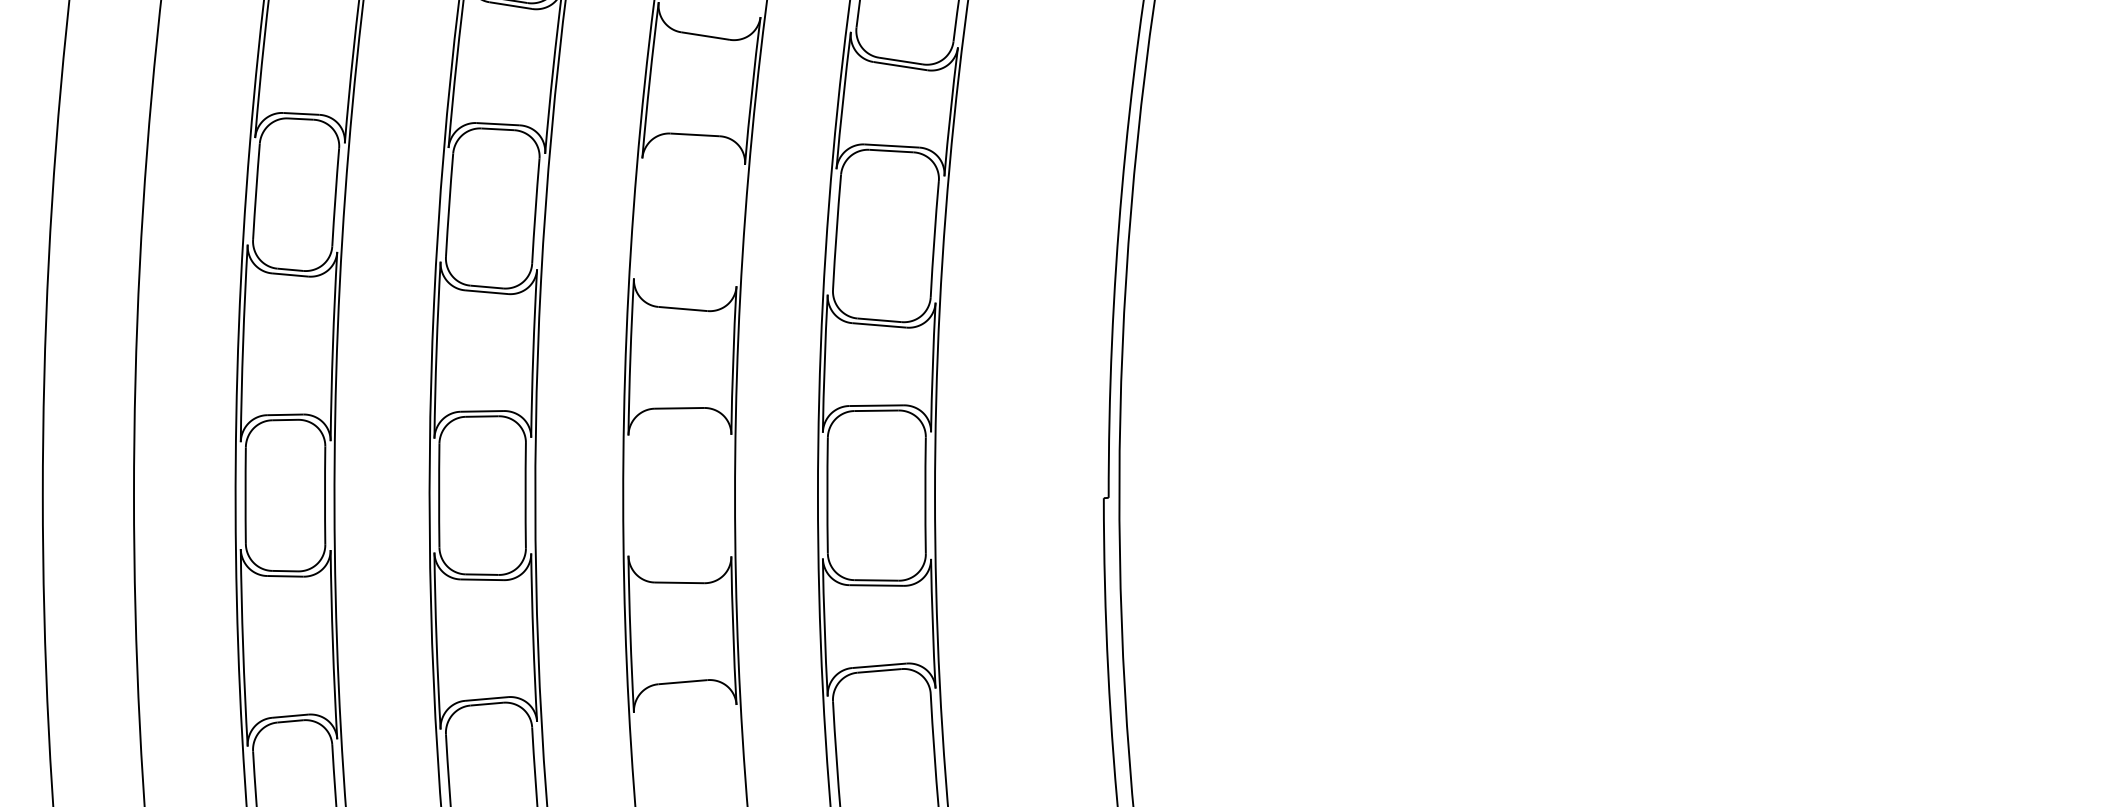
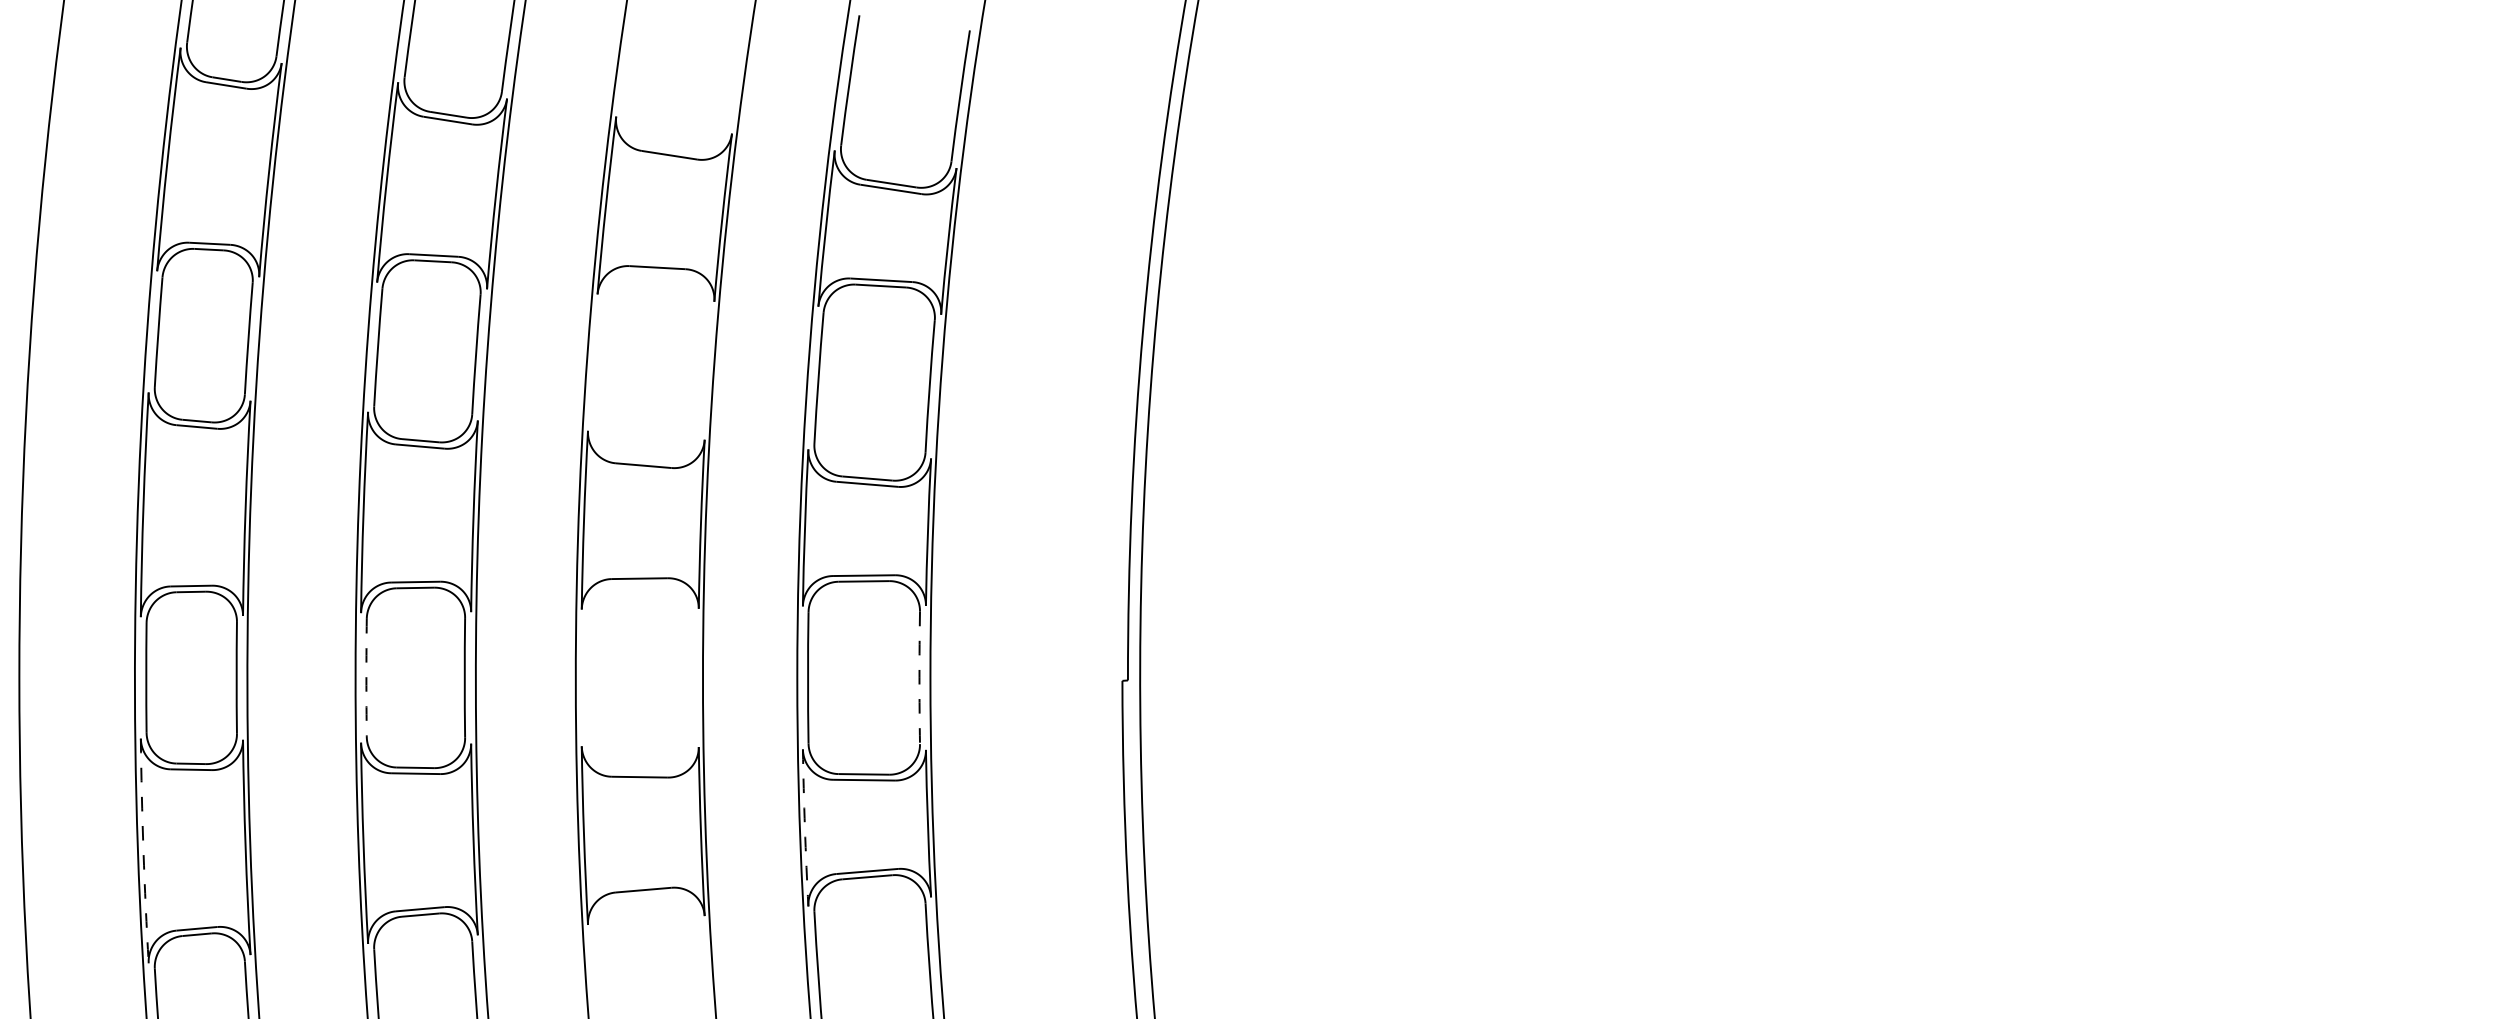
arc: (439, 495) -> (366, 677), solid -> dashed
arc: (925, 495) -> (919, 677), solid -> dashed
arc: (824, 627) -> (804, 827), solid -> dashed
arc: (243, 648) -> (143, 851), solid -> dashed

